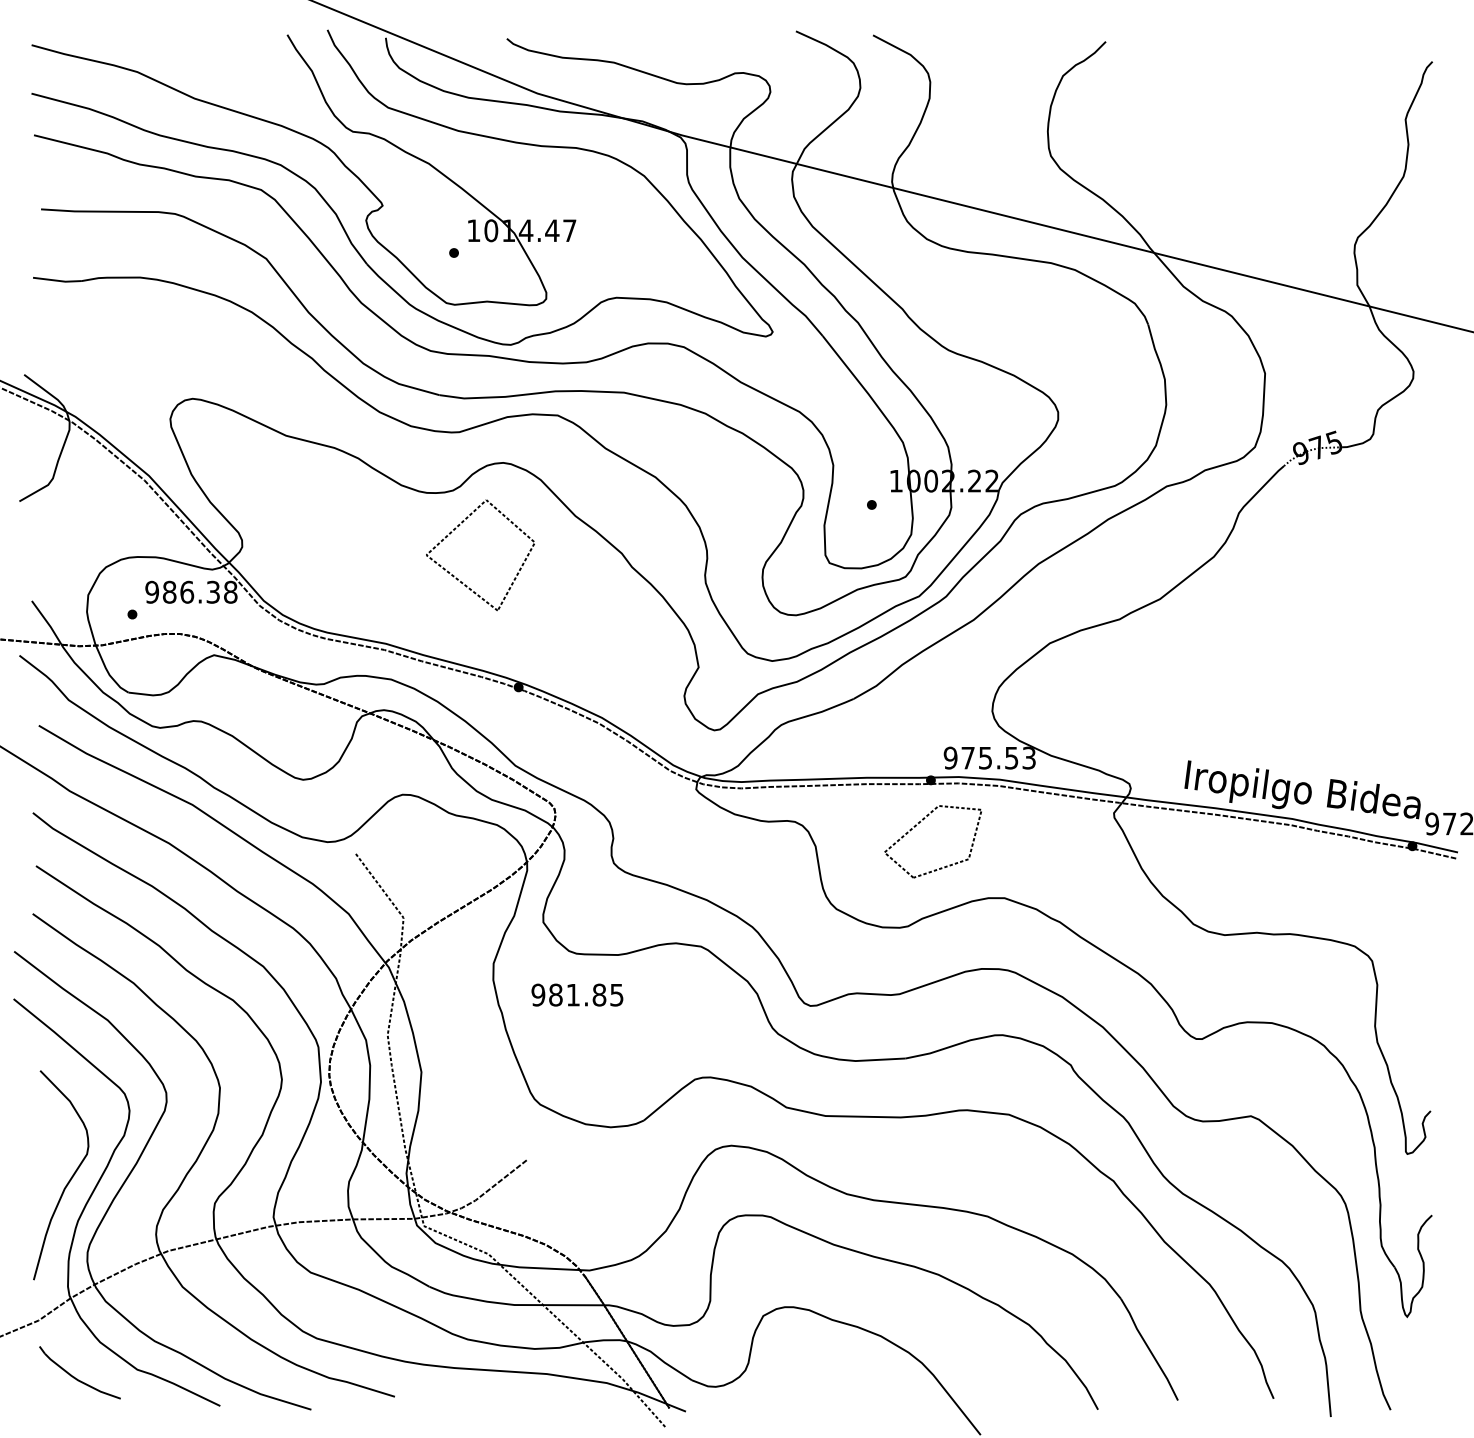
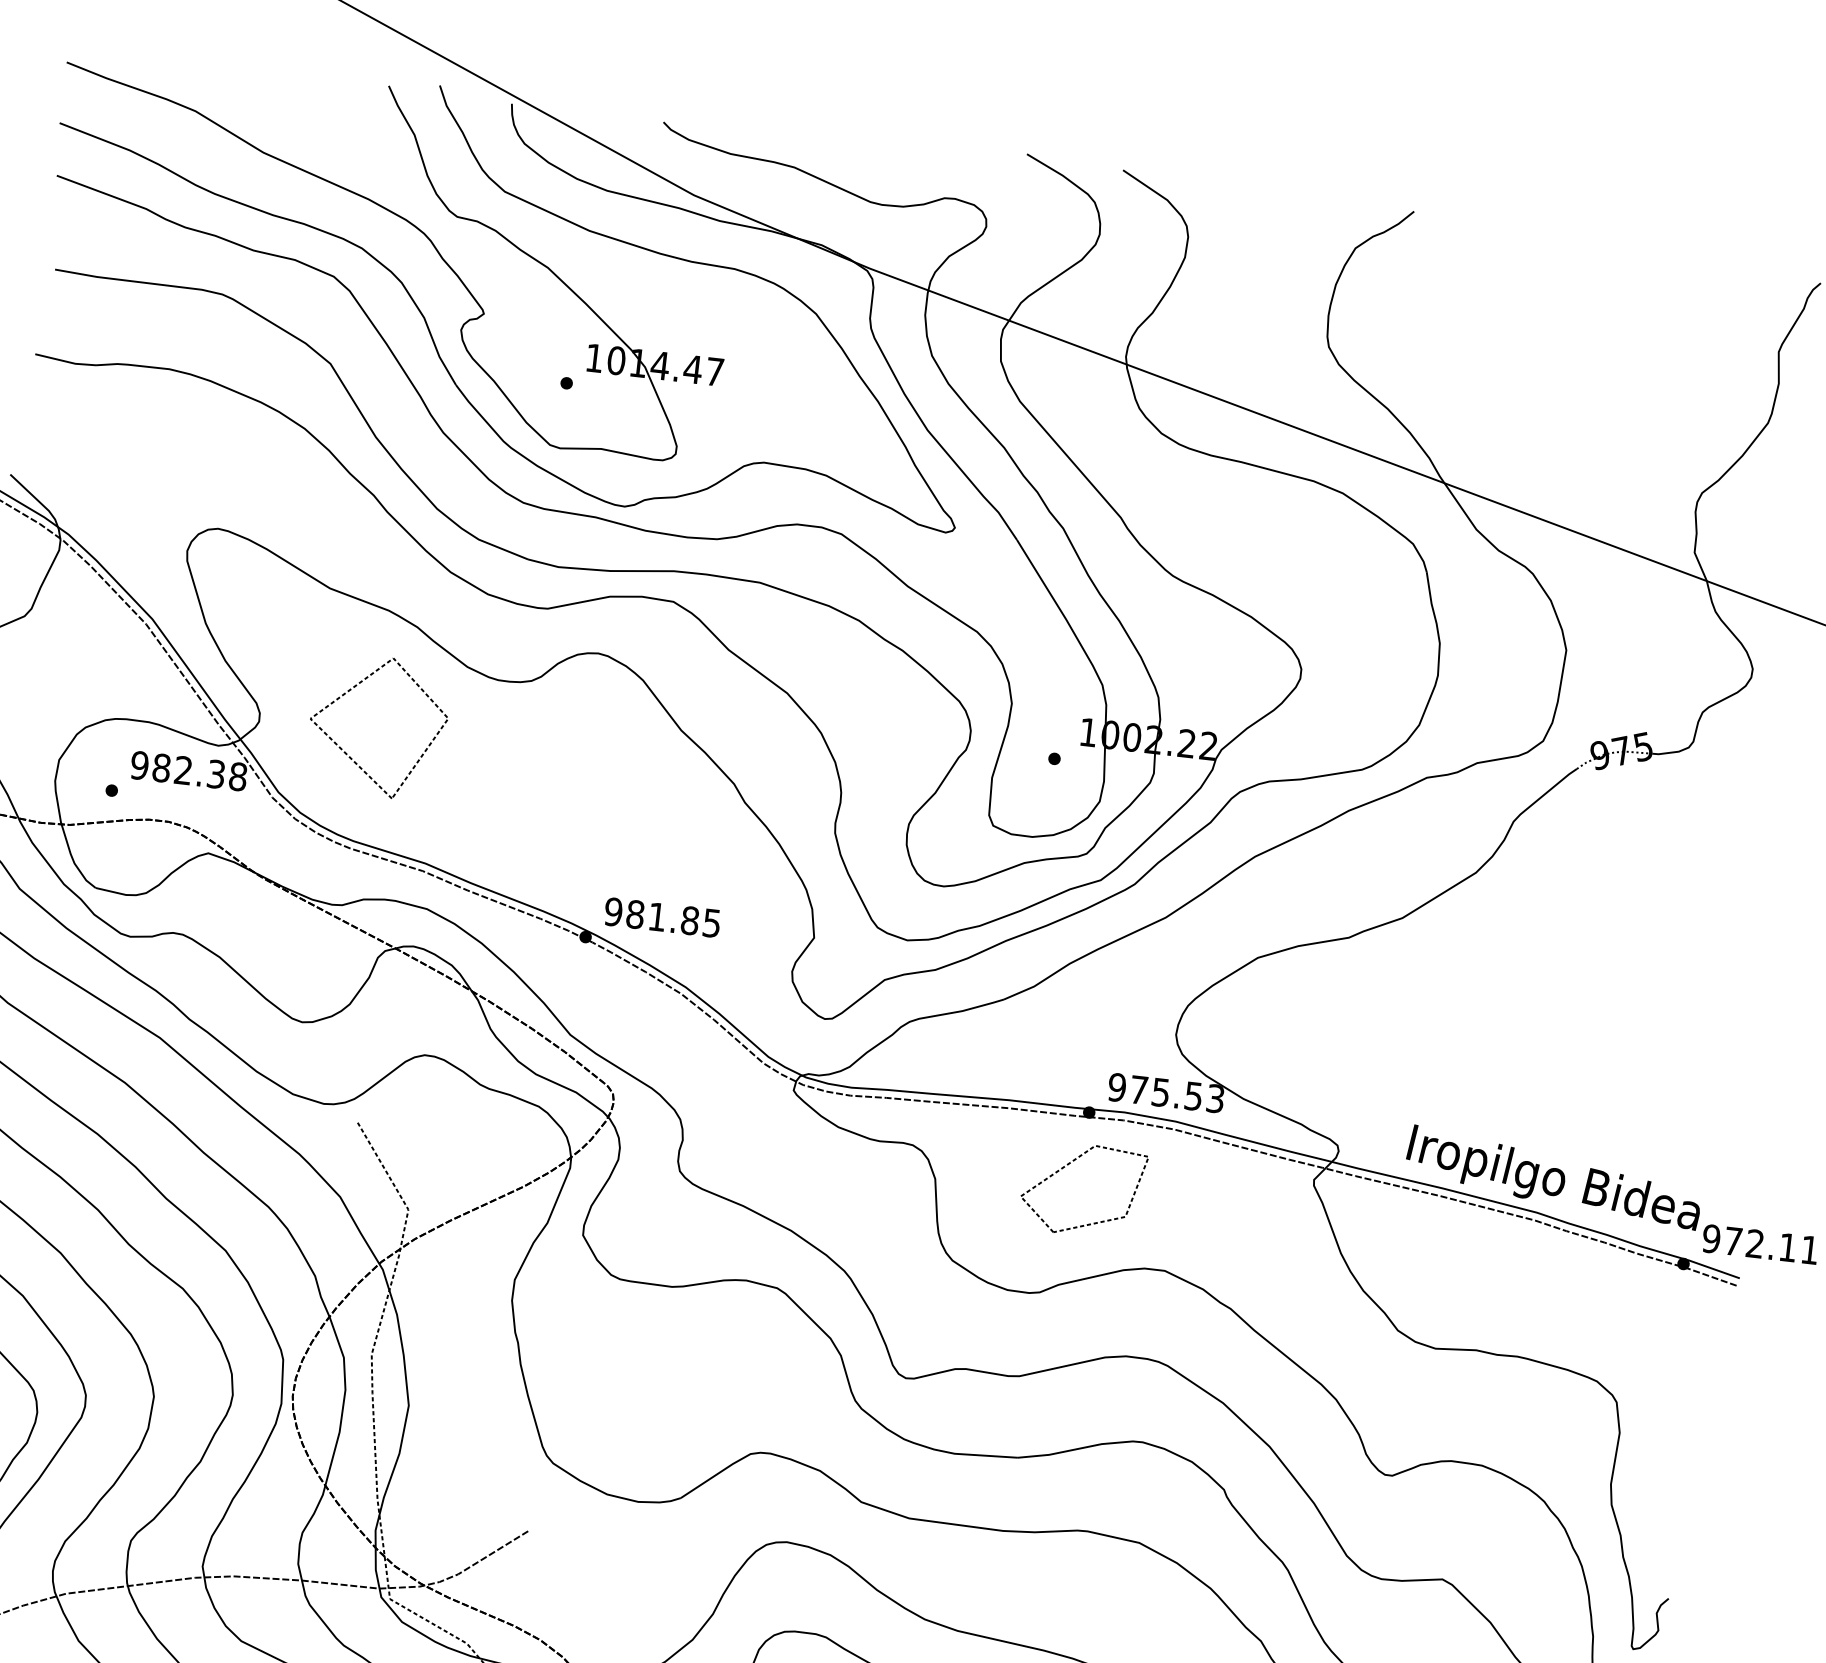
part: (458, 578) -> (347, 752), moved
text: (187, 591) -> (184, 769), 986.38 -> 982.38
text: (577, 994) -> (662, 916), moved

